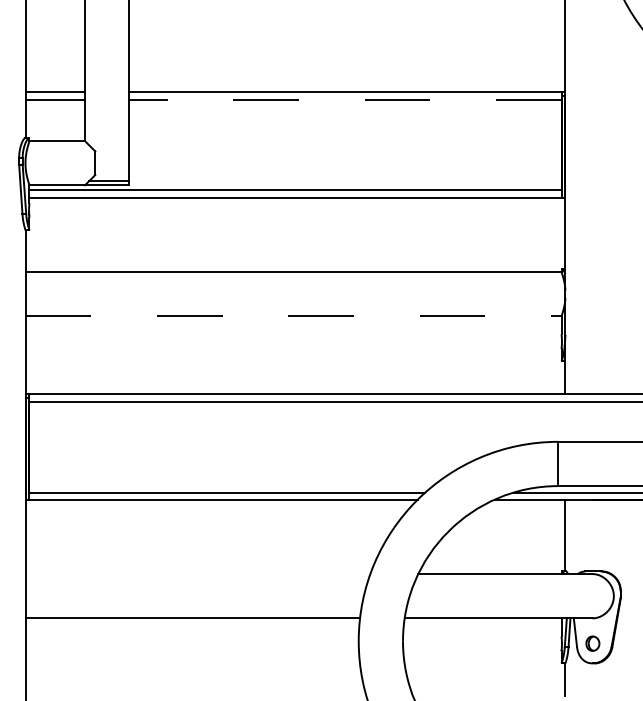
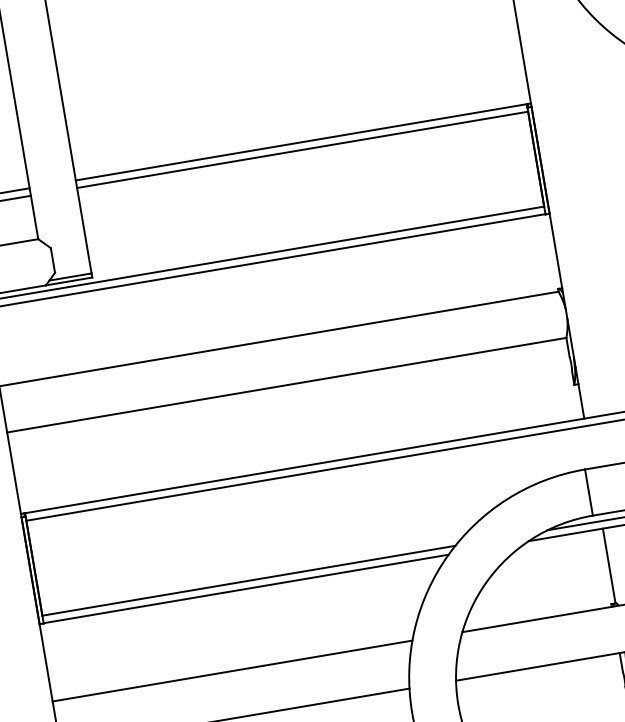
line: (344, 99) -> (301, 149), dashed -> solid
line: (293, 316) -> (286, 385), dashed -> solid
line: (197, 574) -> (232, 671), added

